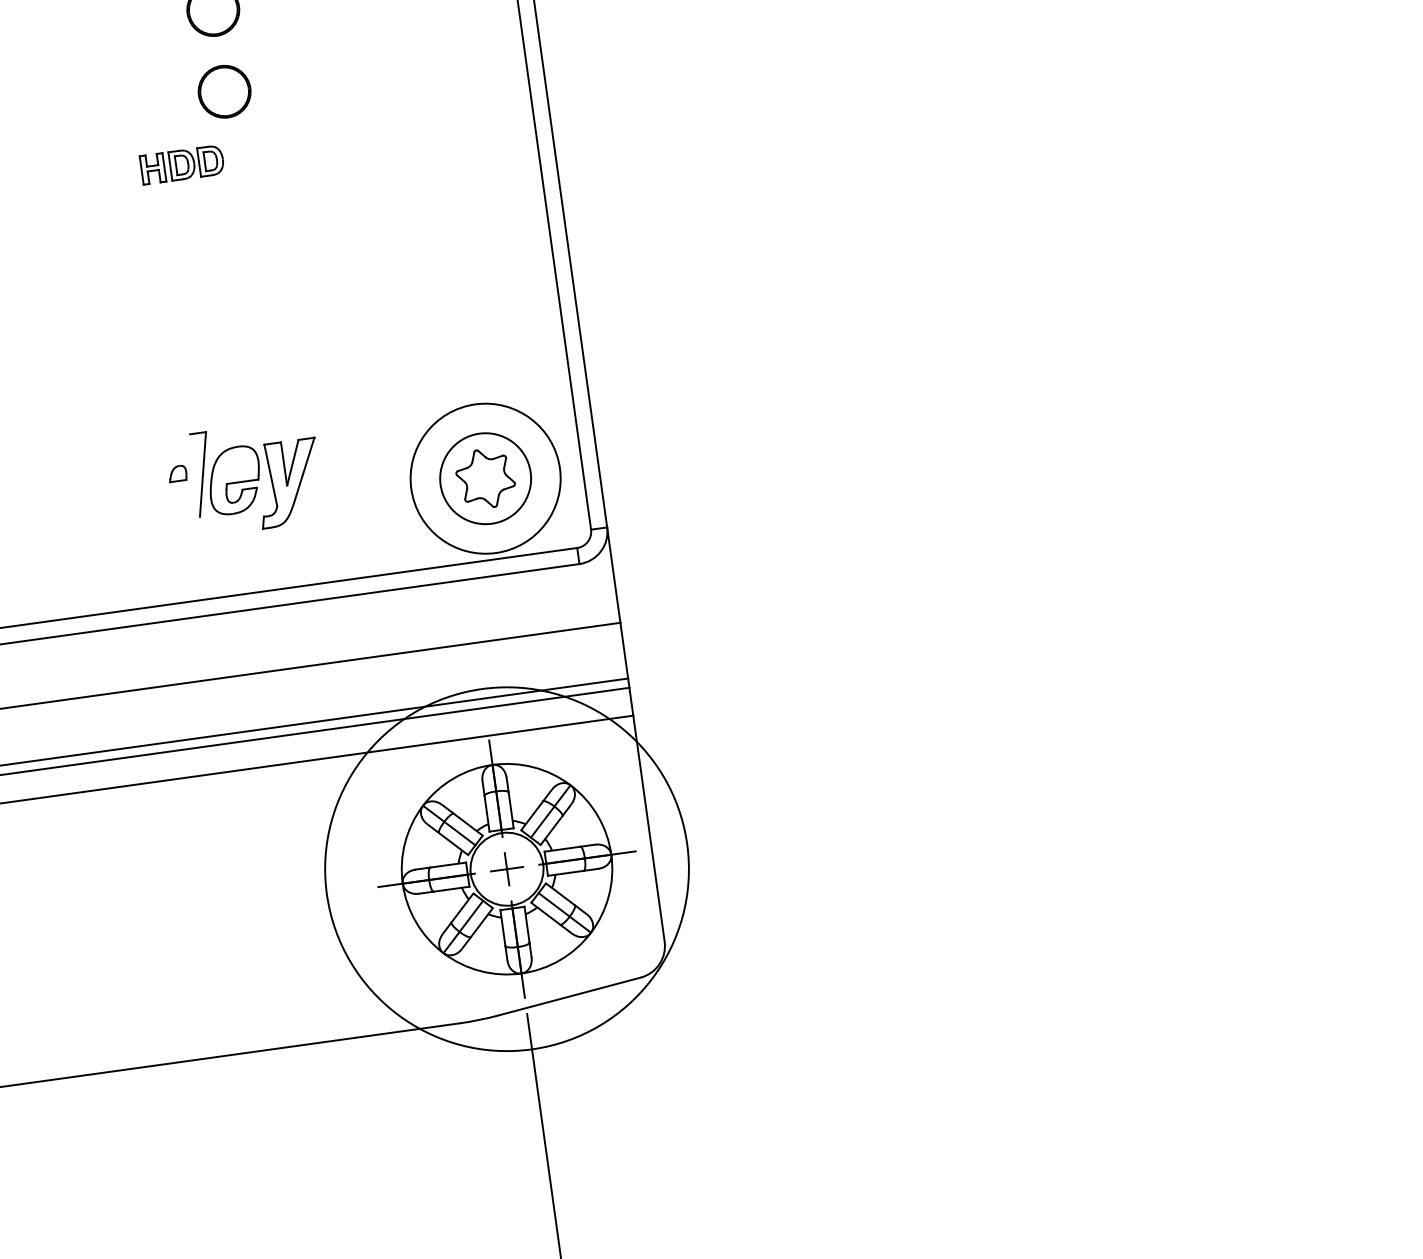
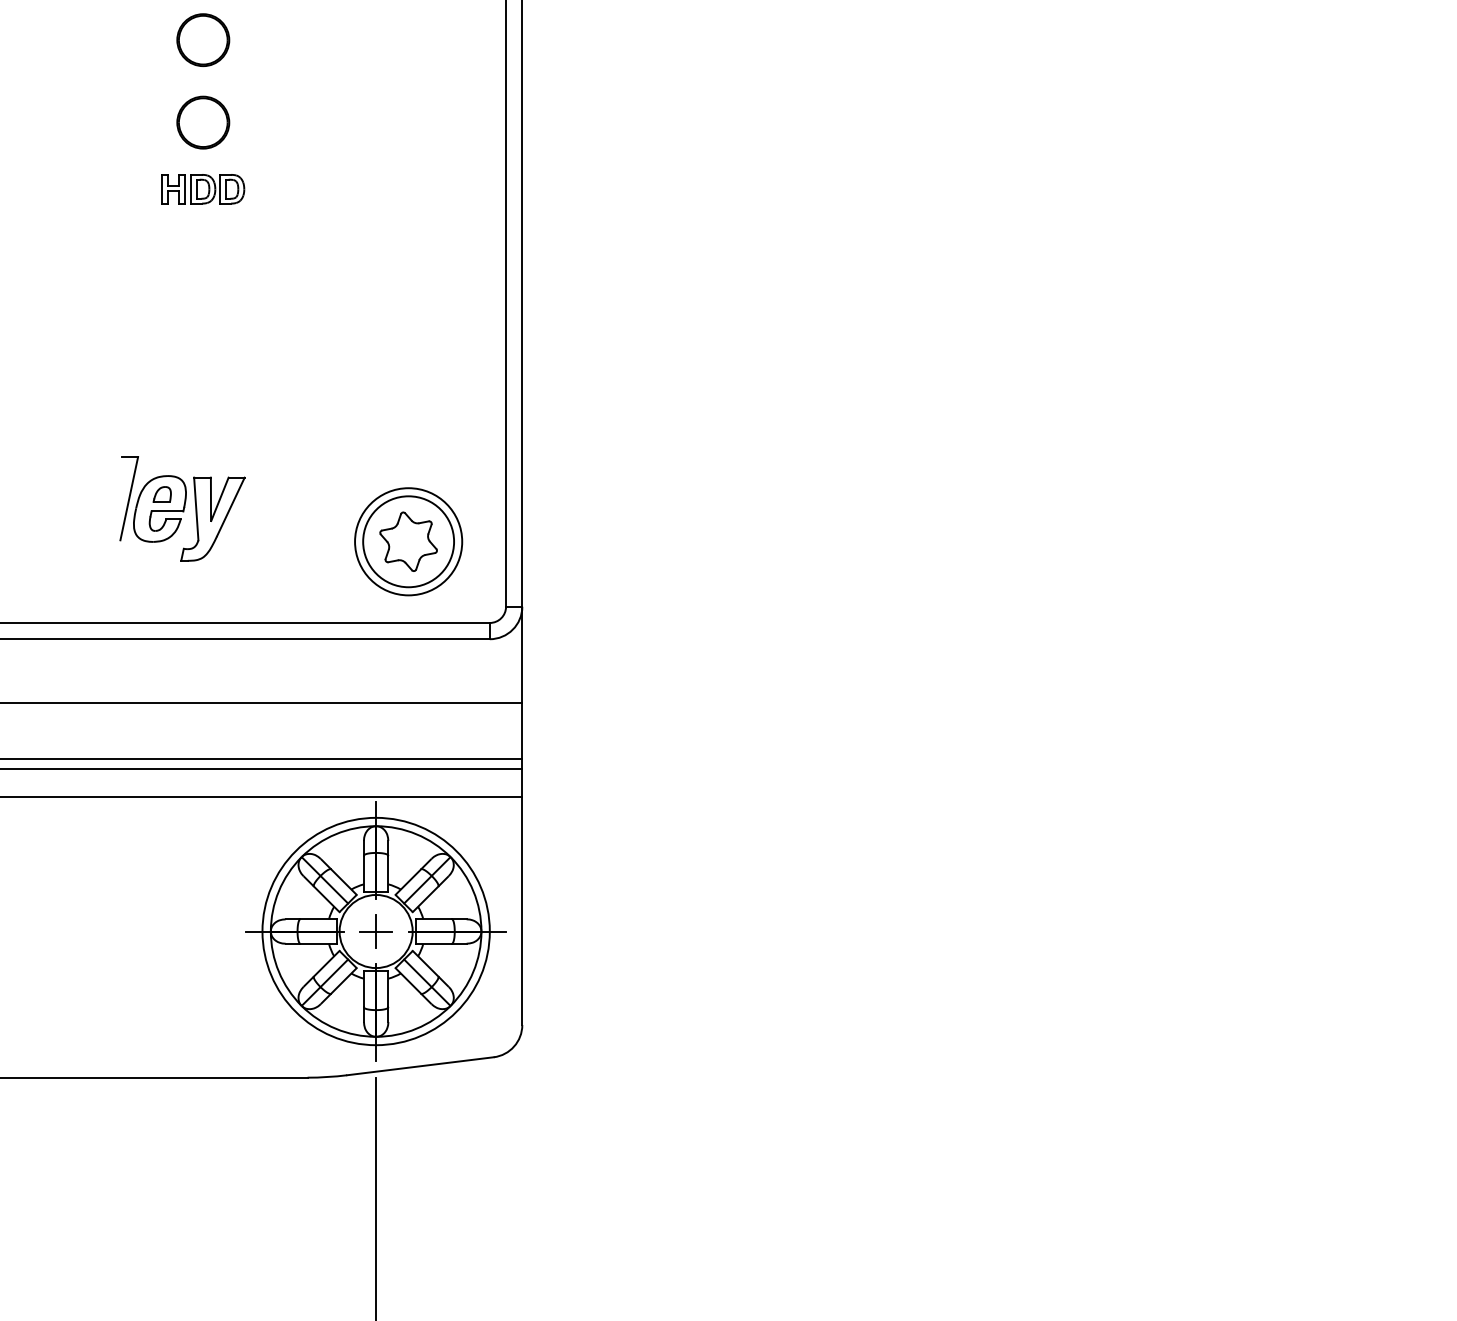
part: (182, 165) -> (203, 189), moved
part: (176, 473) -> (161, 494), moved
circle: (485, 478) -> (408, 541), size x0.71
circle: (506, 869) -> (375, 931), size x0.62

